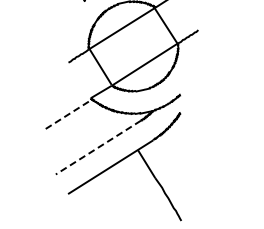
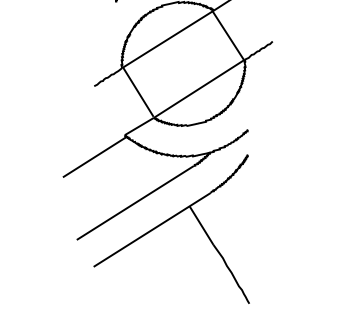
line: (69, 114) -> (95, 157), dashed -> solid
line: (98, 147) -> (135, 202), dashed -> solid

